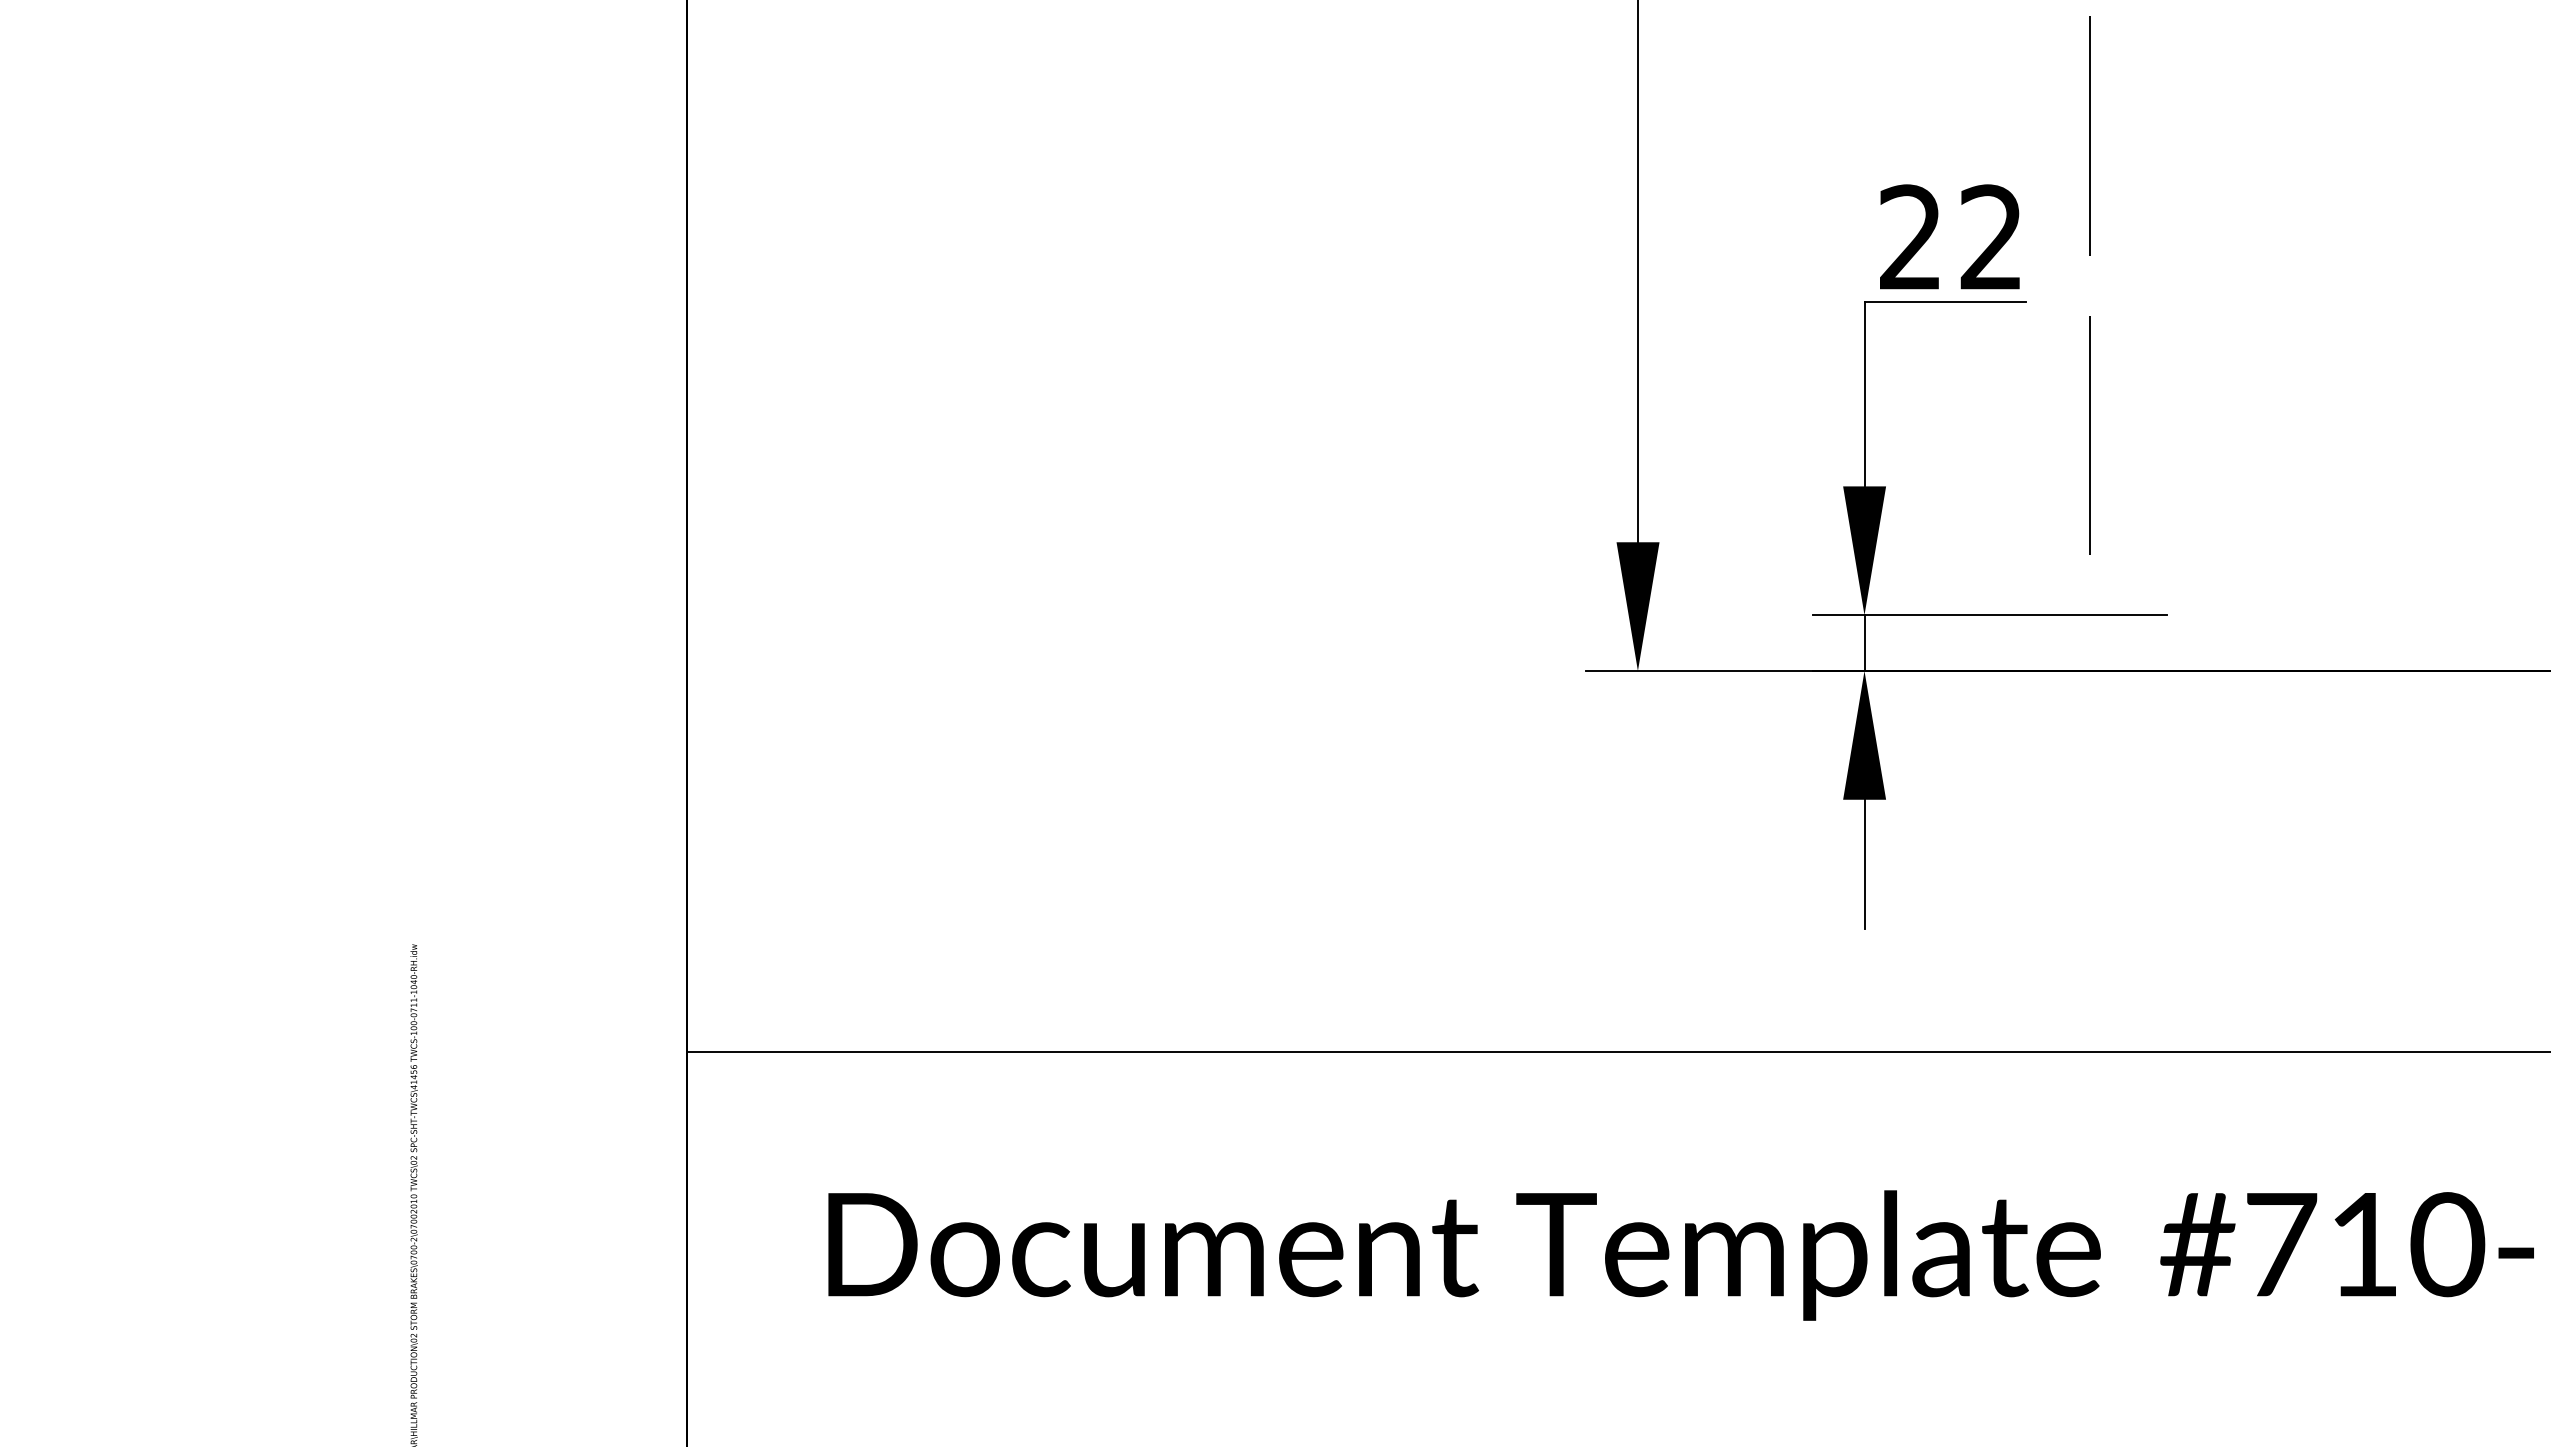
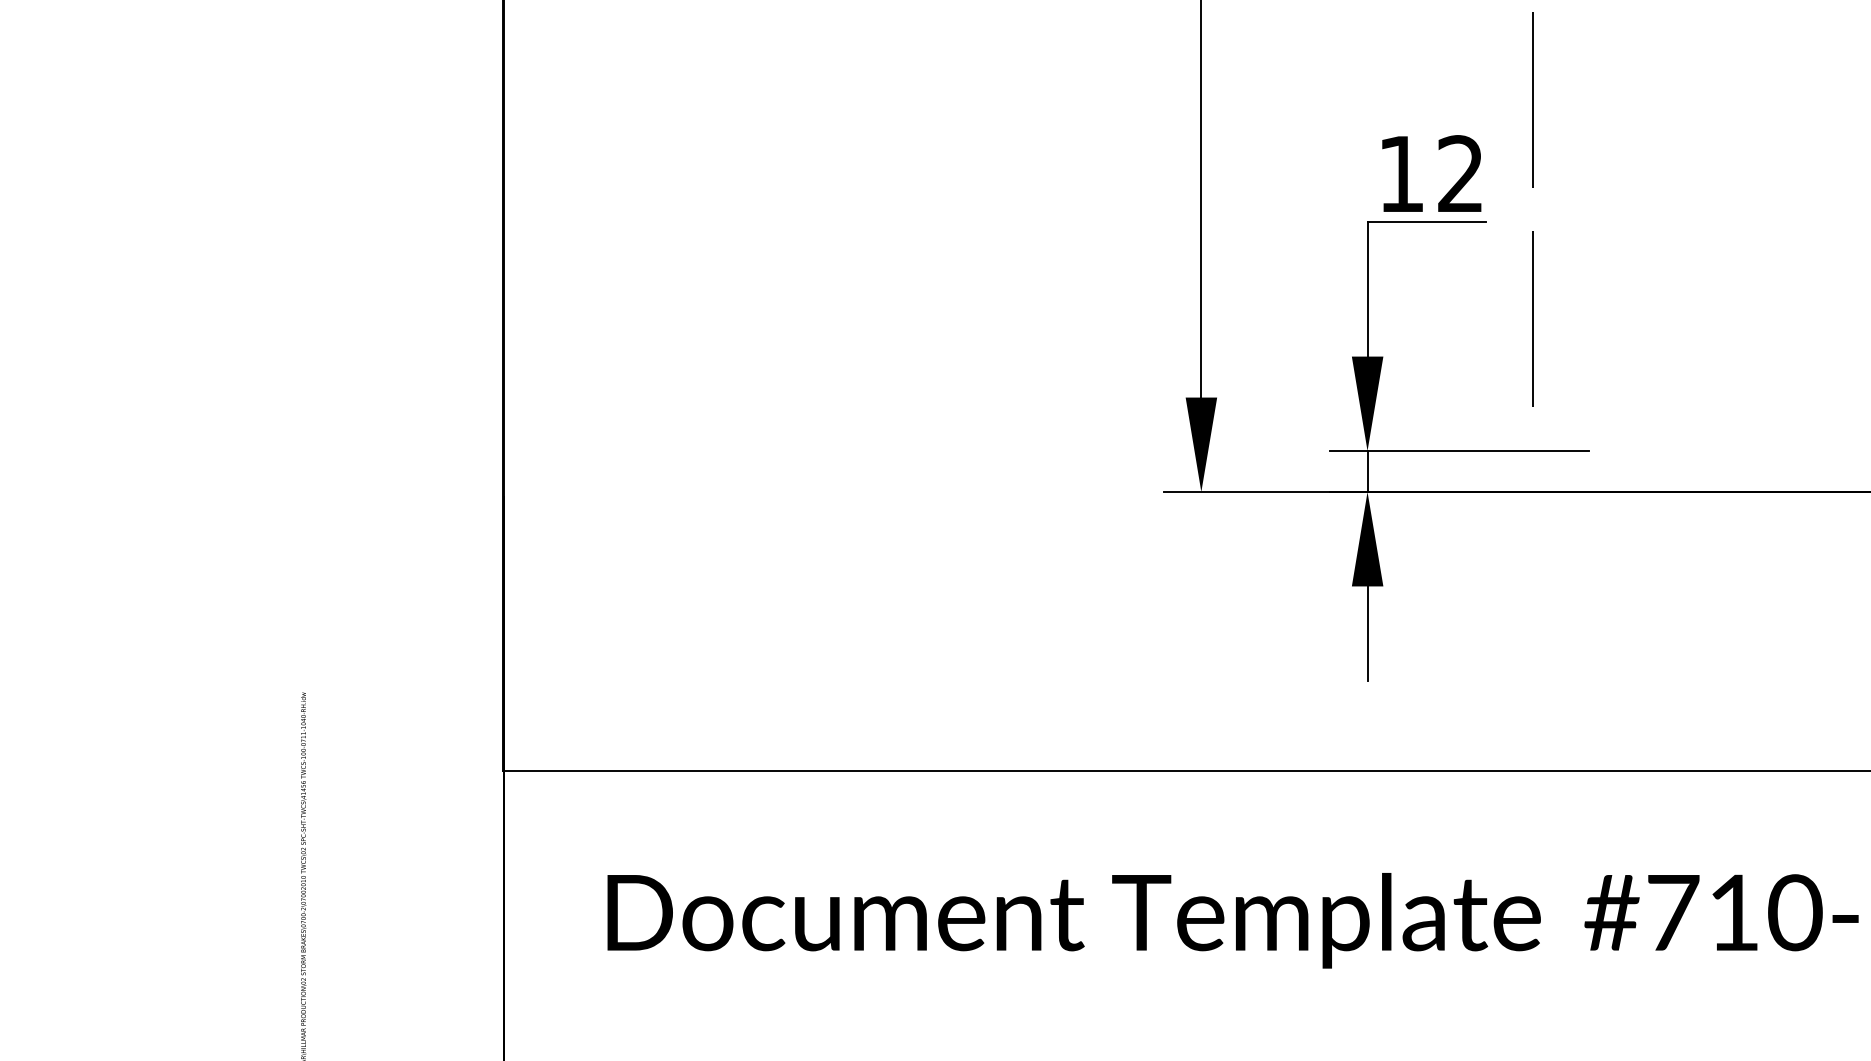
text: (1909, 236) -> (1400, 173), 22 -> 12

